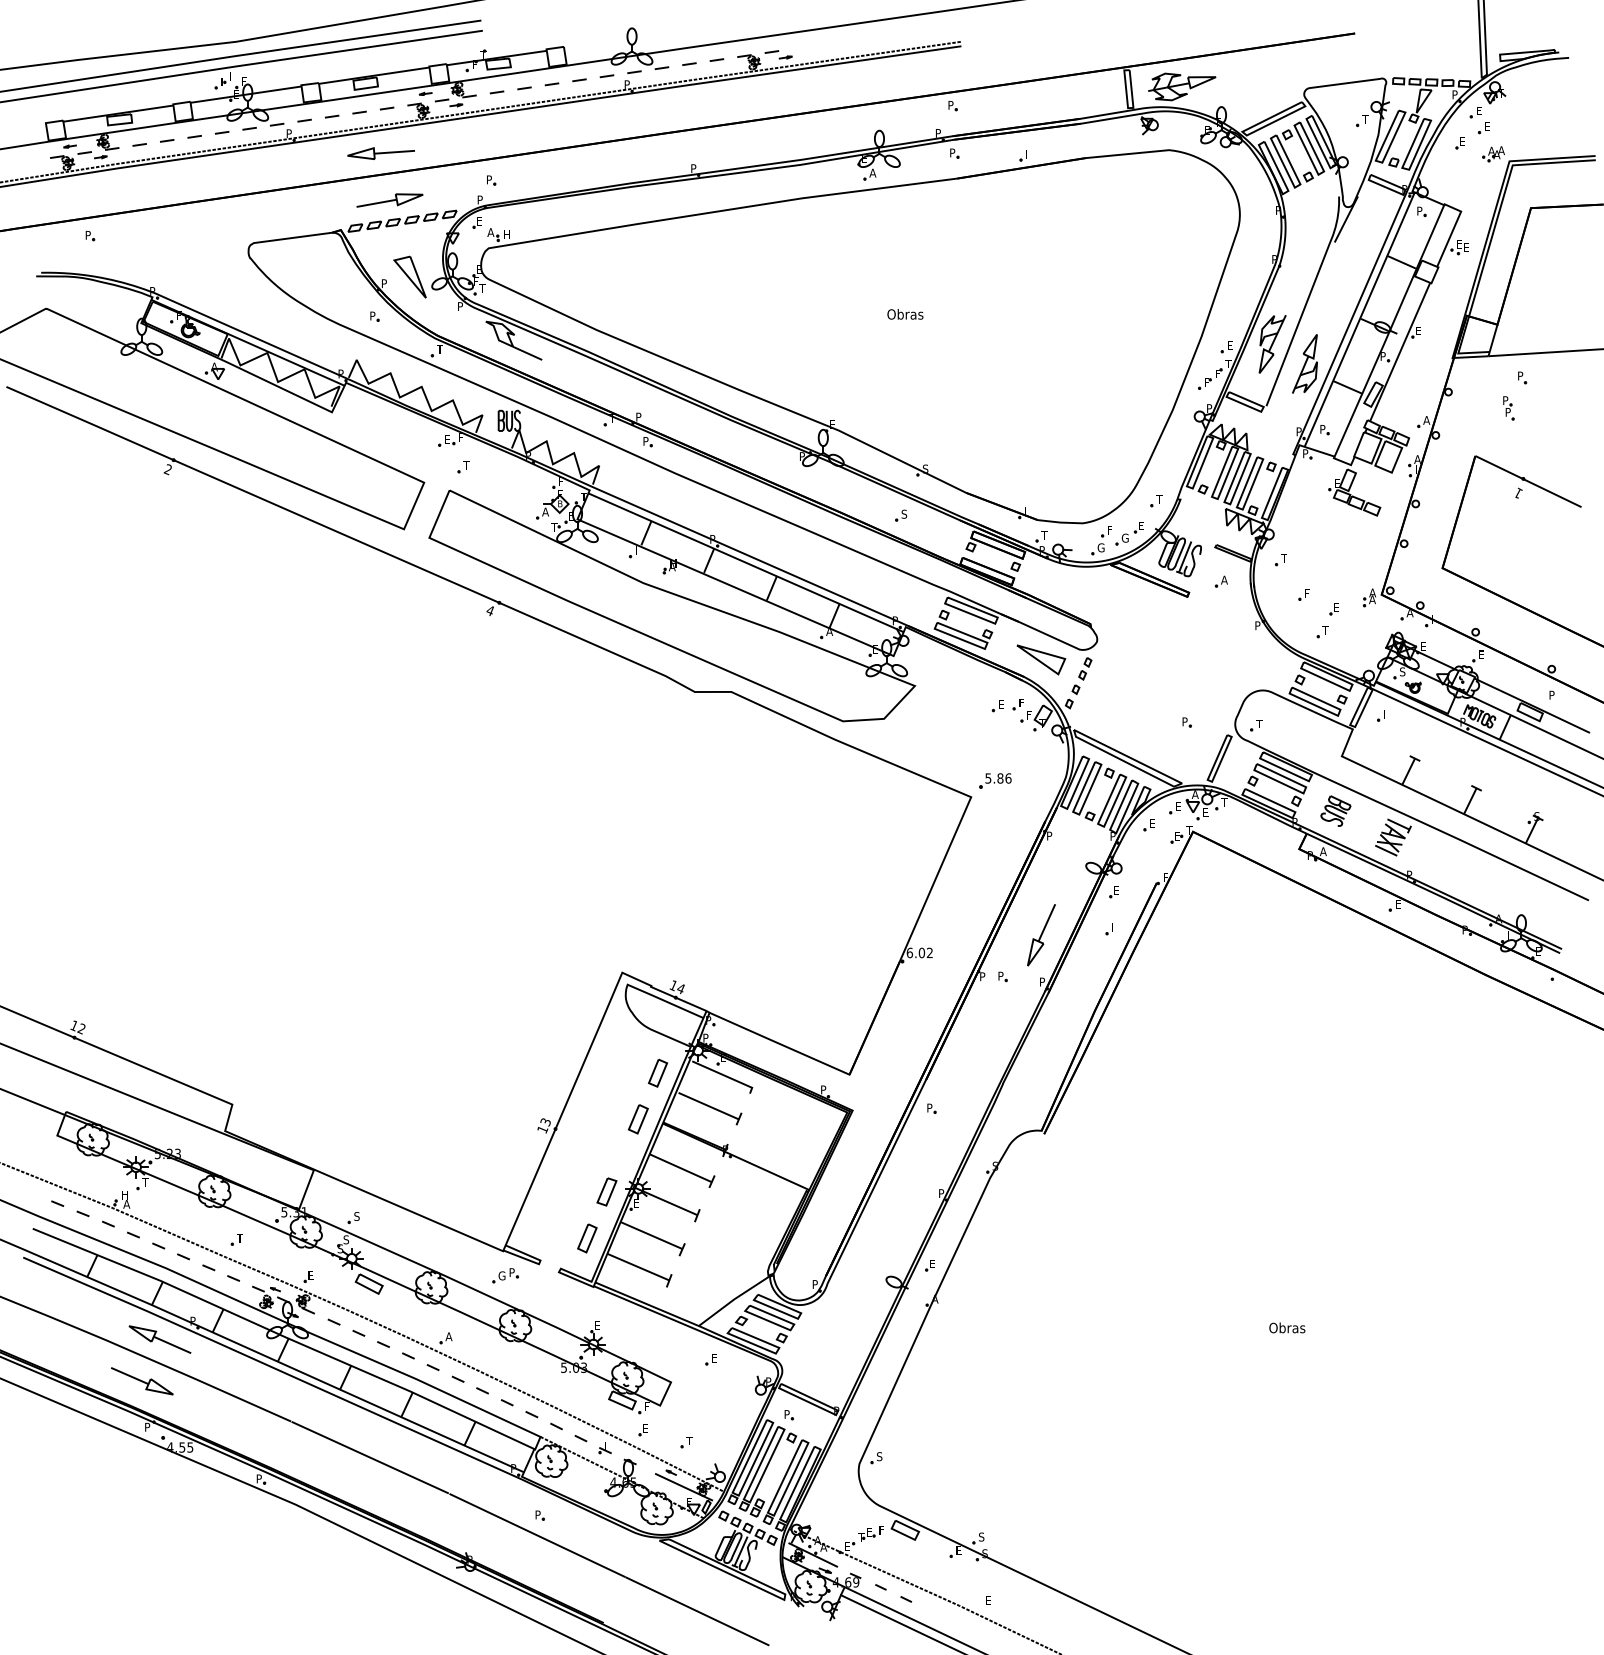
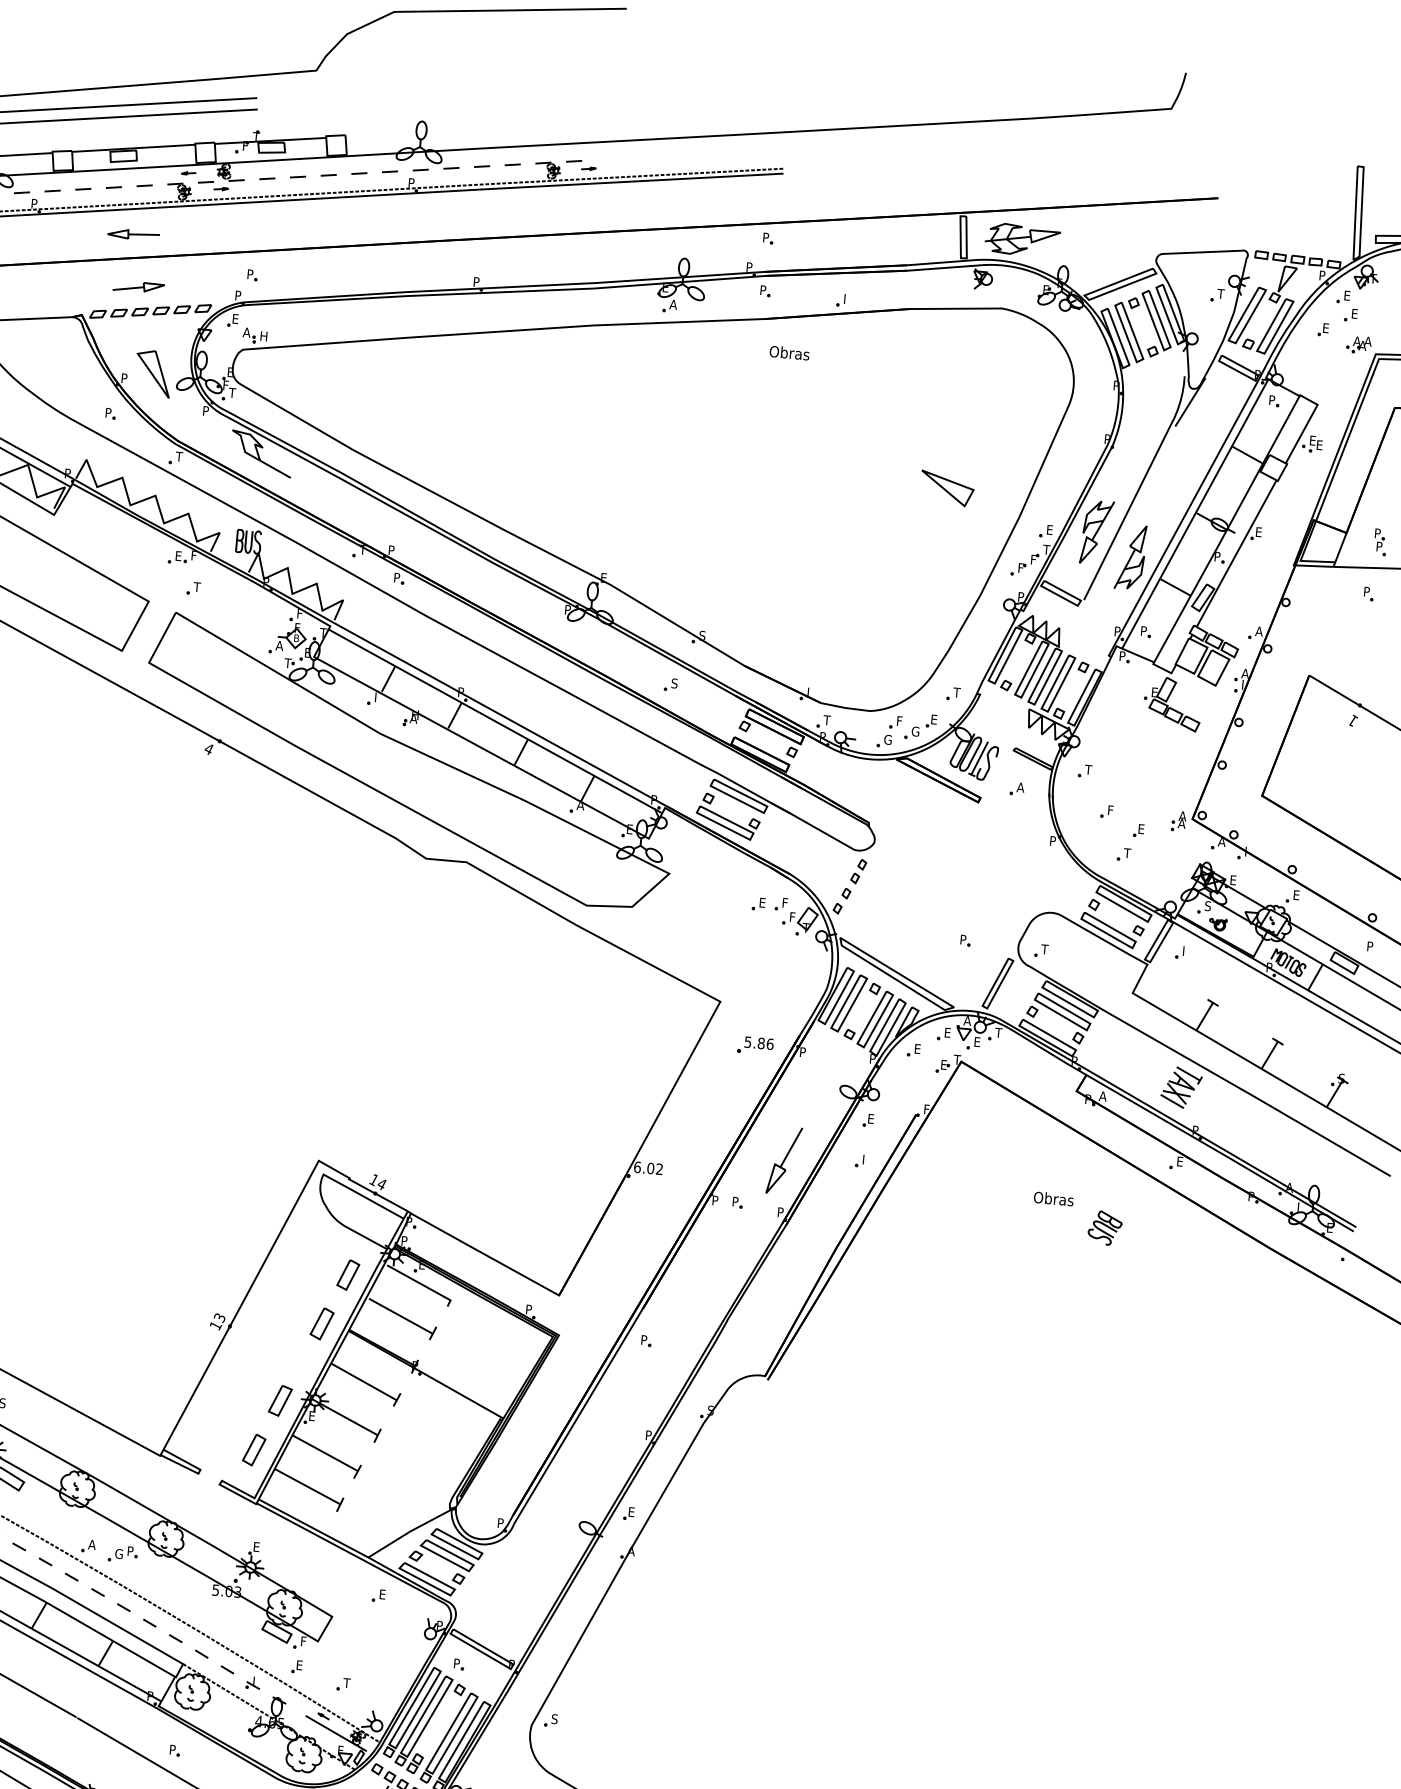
part: (380, 153) -> (133, 234), size x0.7
part: (389, 200) -> (138, 287), size x0.7
text: (905, 314) -> (789, 353), moved
part: (1508, 408) -> (1380, 542), moved
part: (1041, 659) -> (947, 488), moved
part: (995, 780) -> (755, 1045), moved
part: (1335, 810) -> (1104, 1227), moved
part: (505, 1275) -> (122, 1553), moved
text: (1287, 1327) -> (1054, 1198), moved

